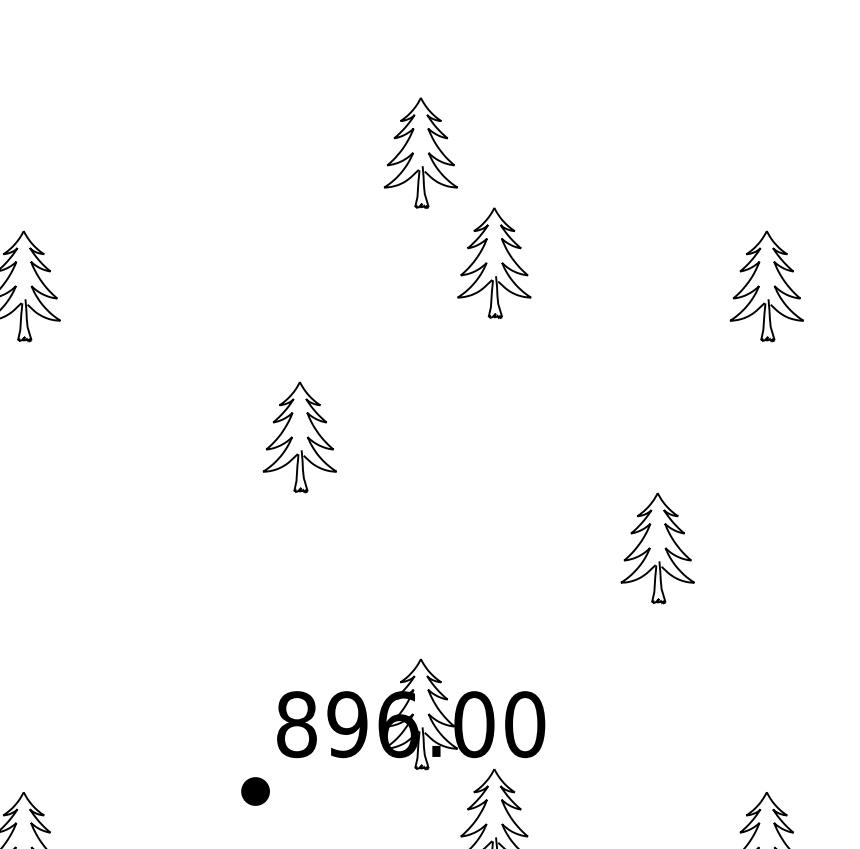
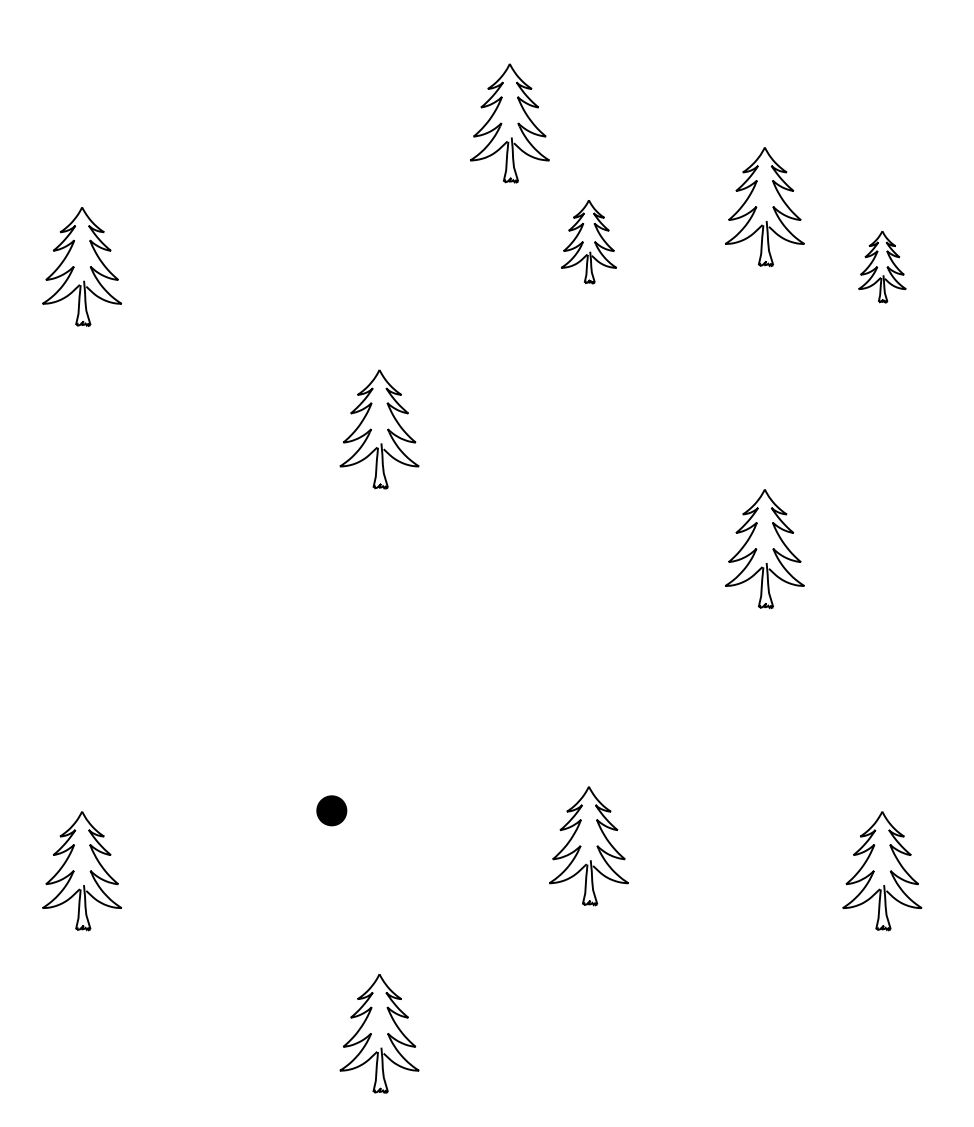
part: (657, 231) -> (764, 207), added
part: (493, 262) -> (588, 241), size x0.7
part: (766, 286) -> (882, 266), size x0.6
part: (411, 714) -> (499, 727), removed

